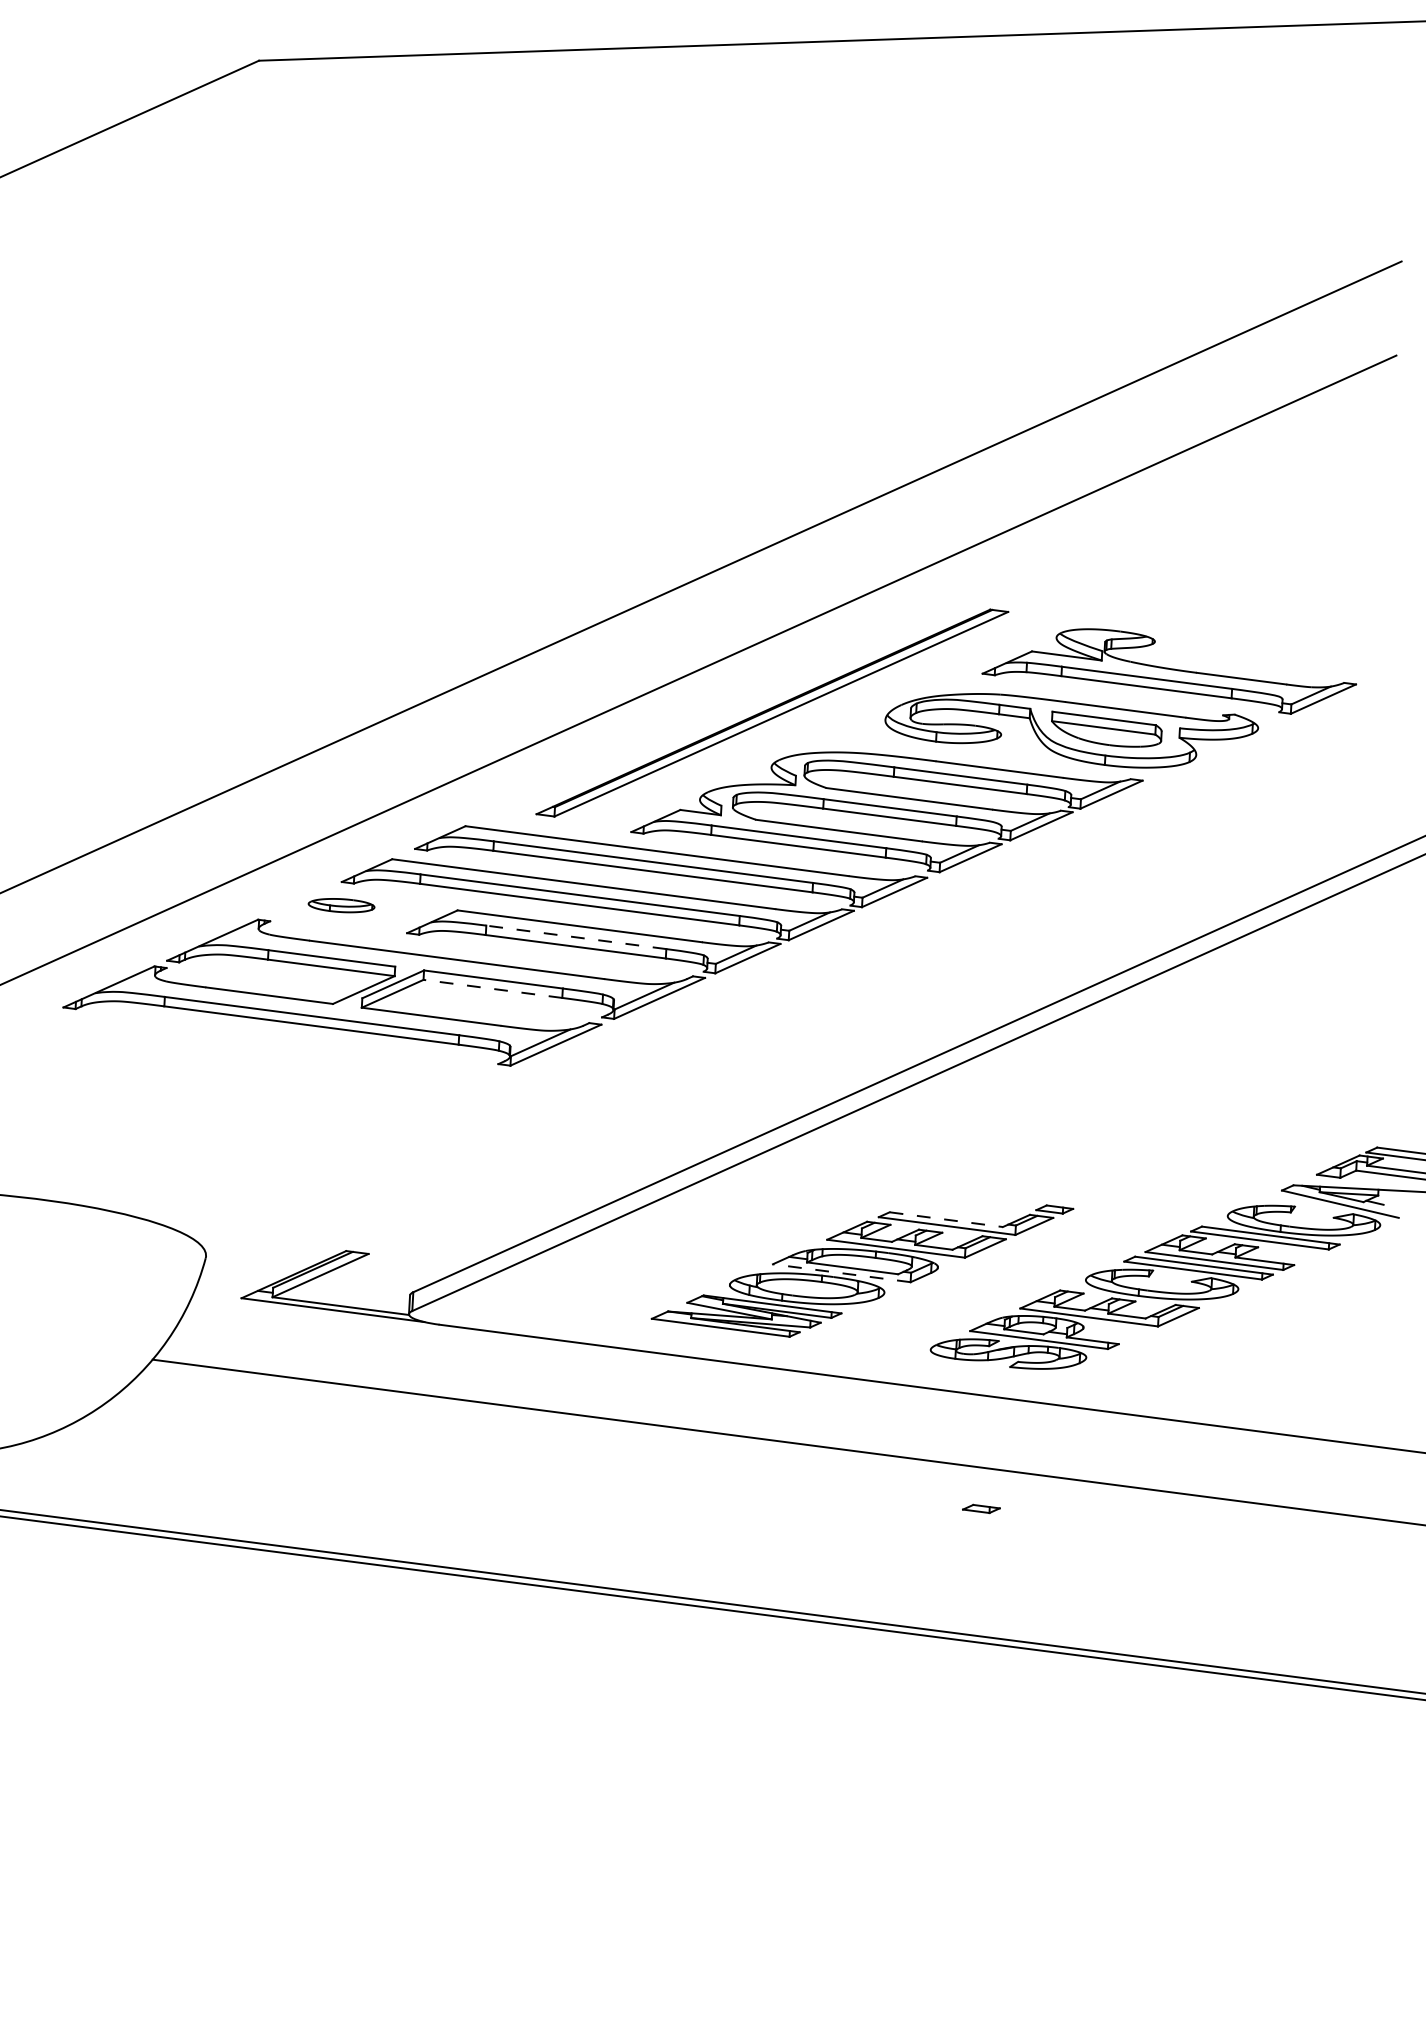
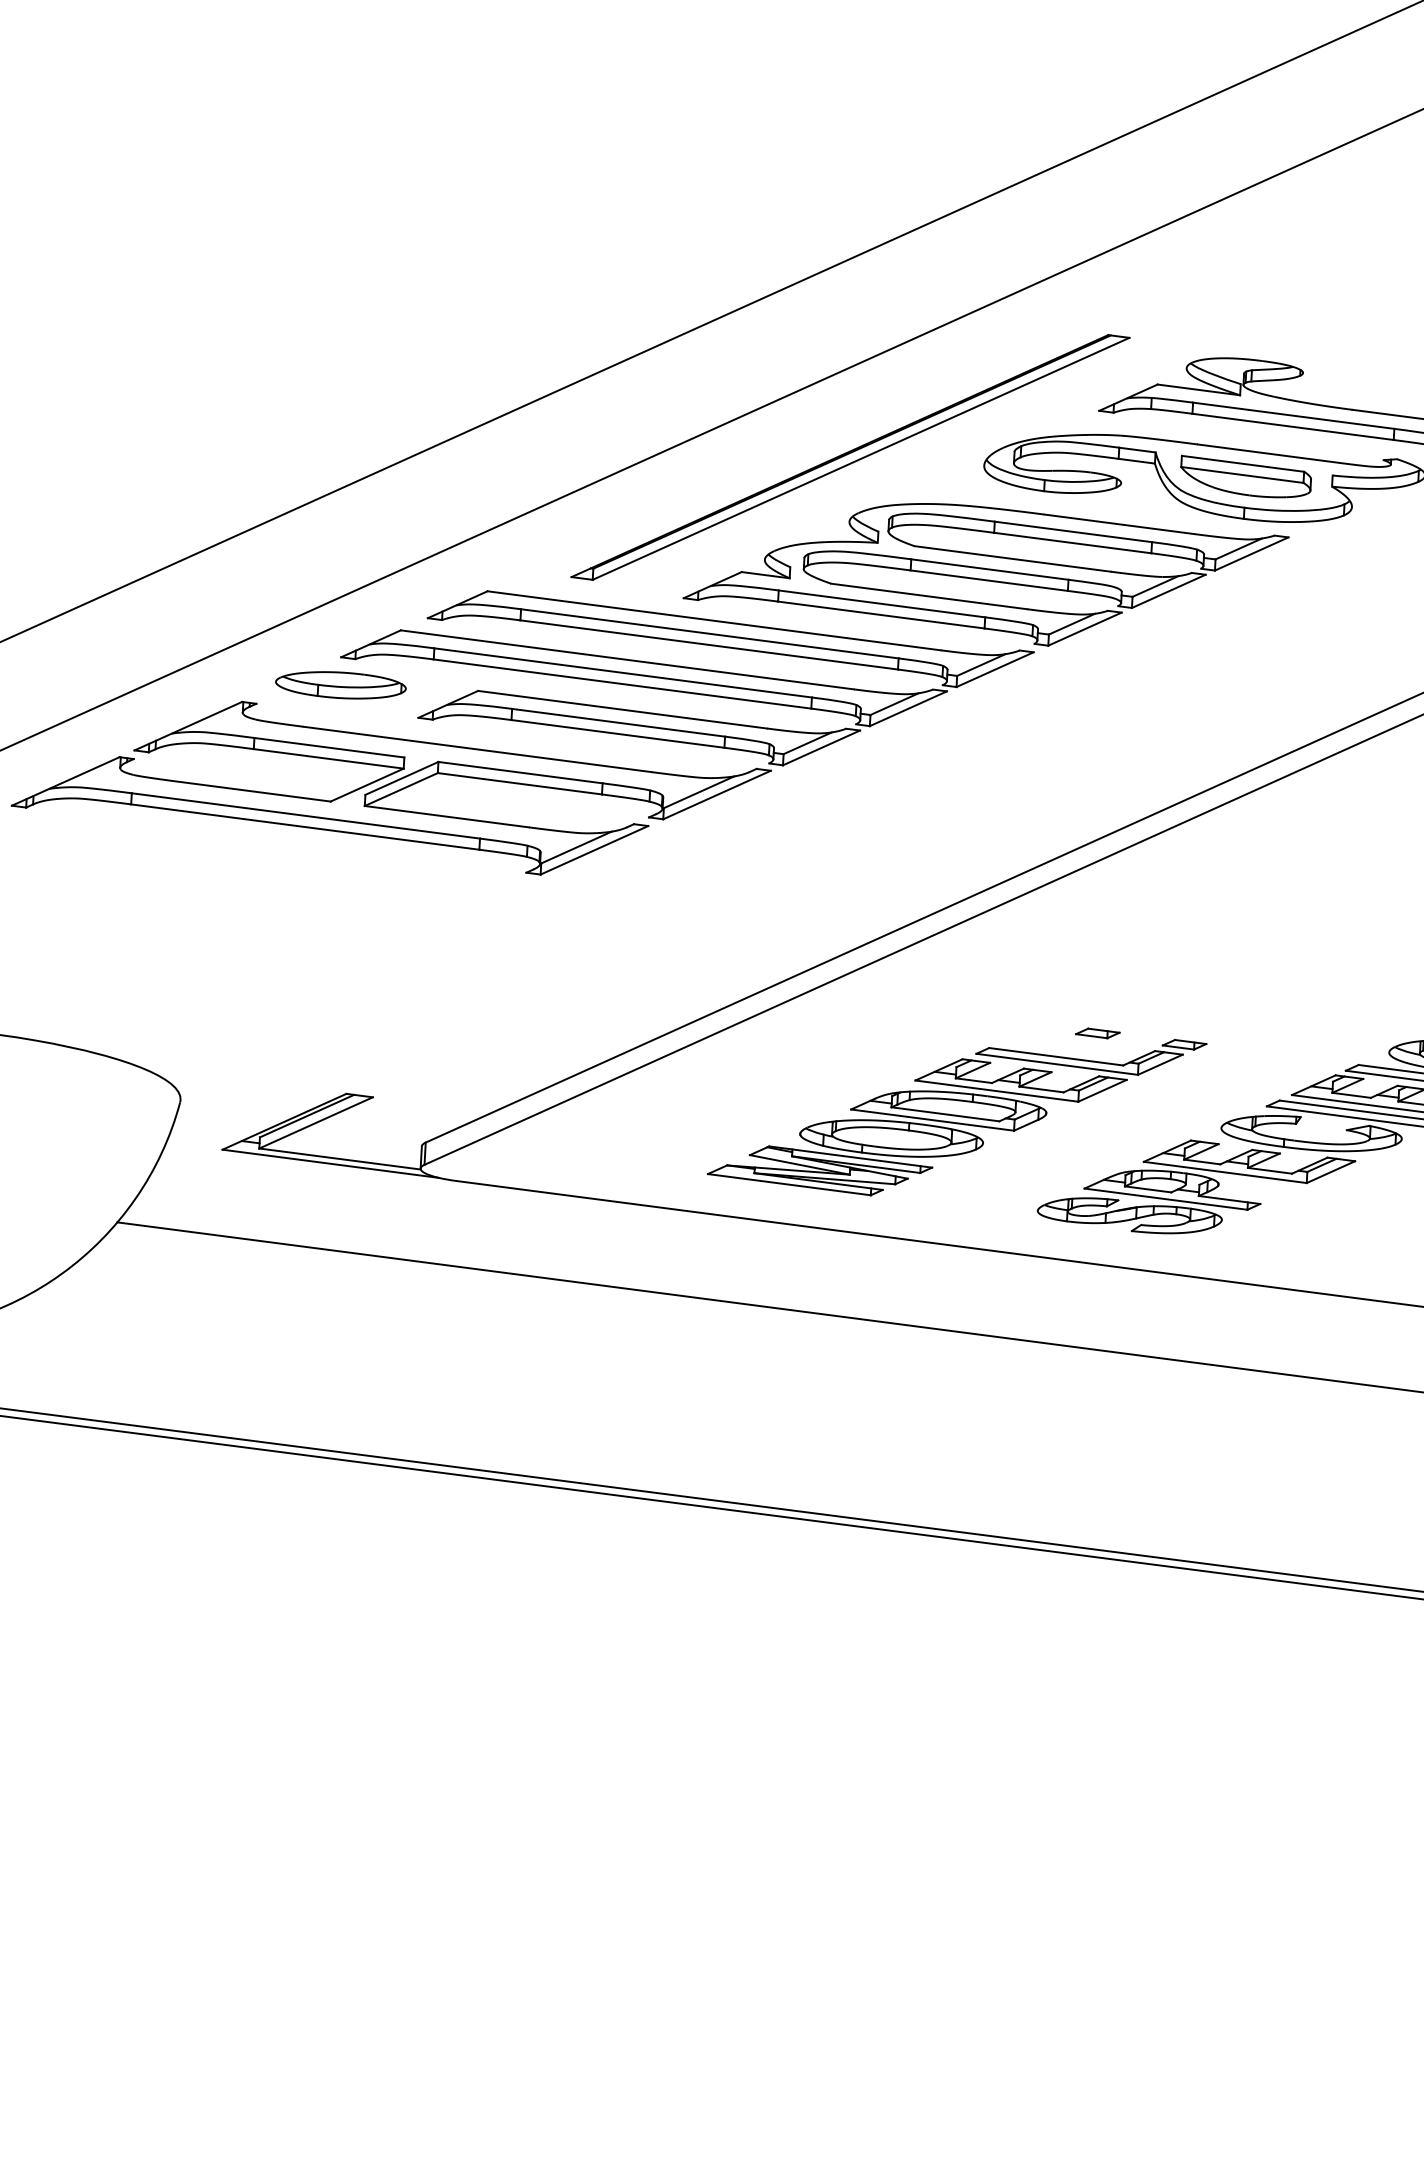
part: (341, 905) -> (340, 685), size x1.67
line: (576, 937) -> (618, 722), dashed -> solid
line: (492, 988) -> (519, 783), dashed -> solid
line: (946, 1219) -> (1056, 1056), dashed -> solid
line: (841, 1273) -> (932, 1120), dashed -> solid
part: (981, 1508) -> (1097, 1032), moved

